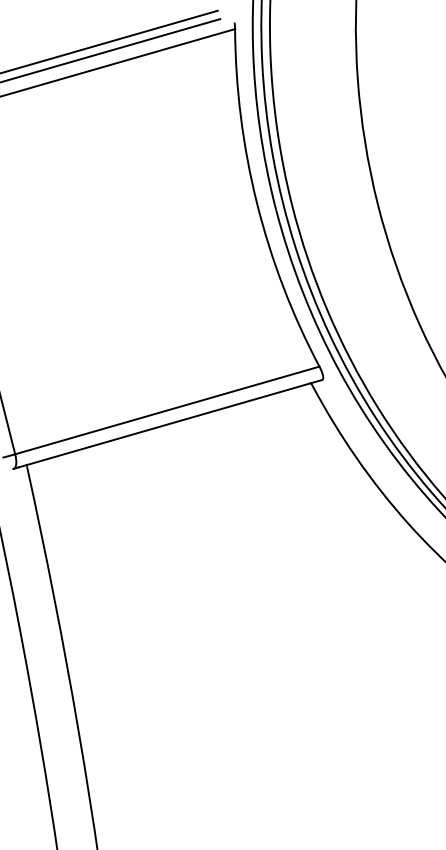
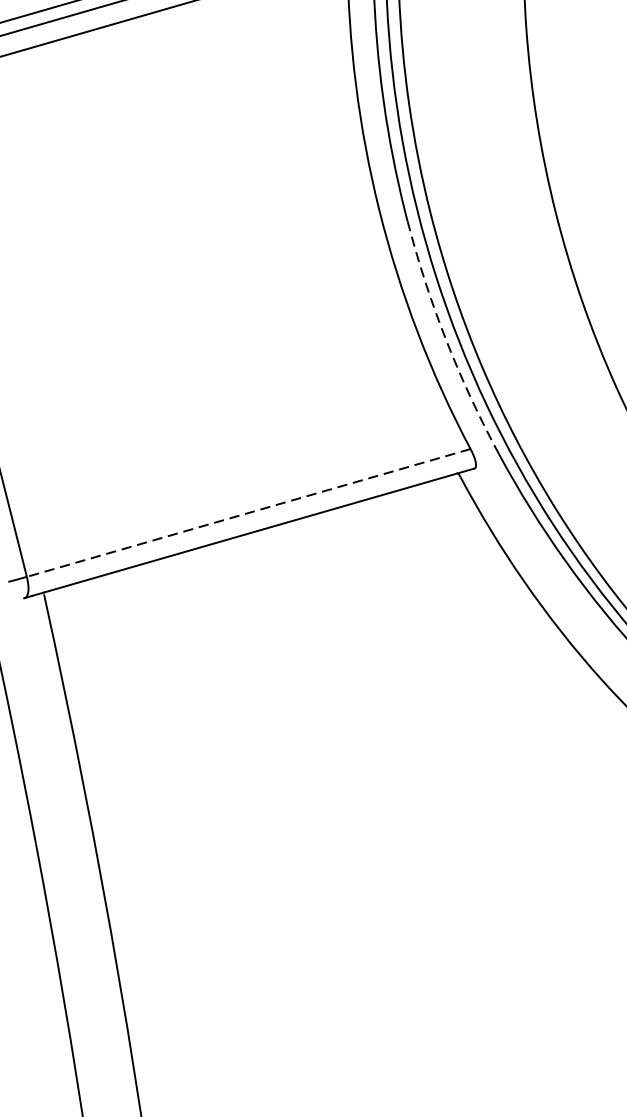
arc: (302, 292) -> (445, 340), solid -> dashed
line: (166, 410) -> (247, 513), solid -> dashed

